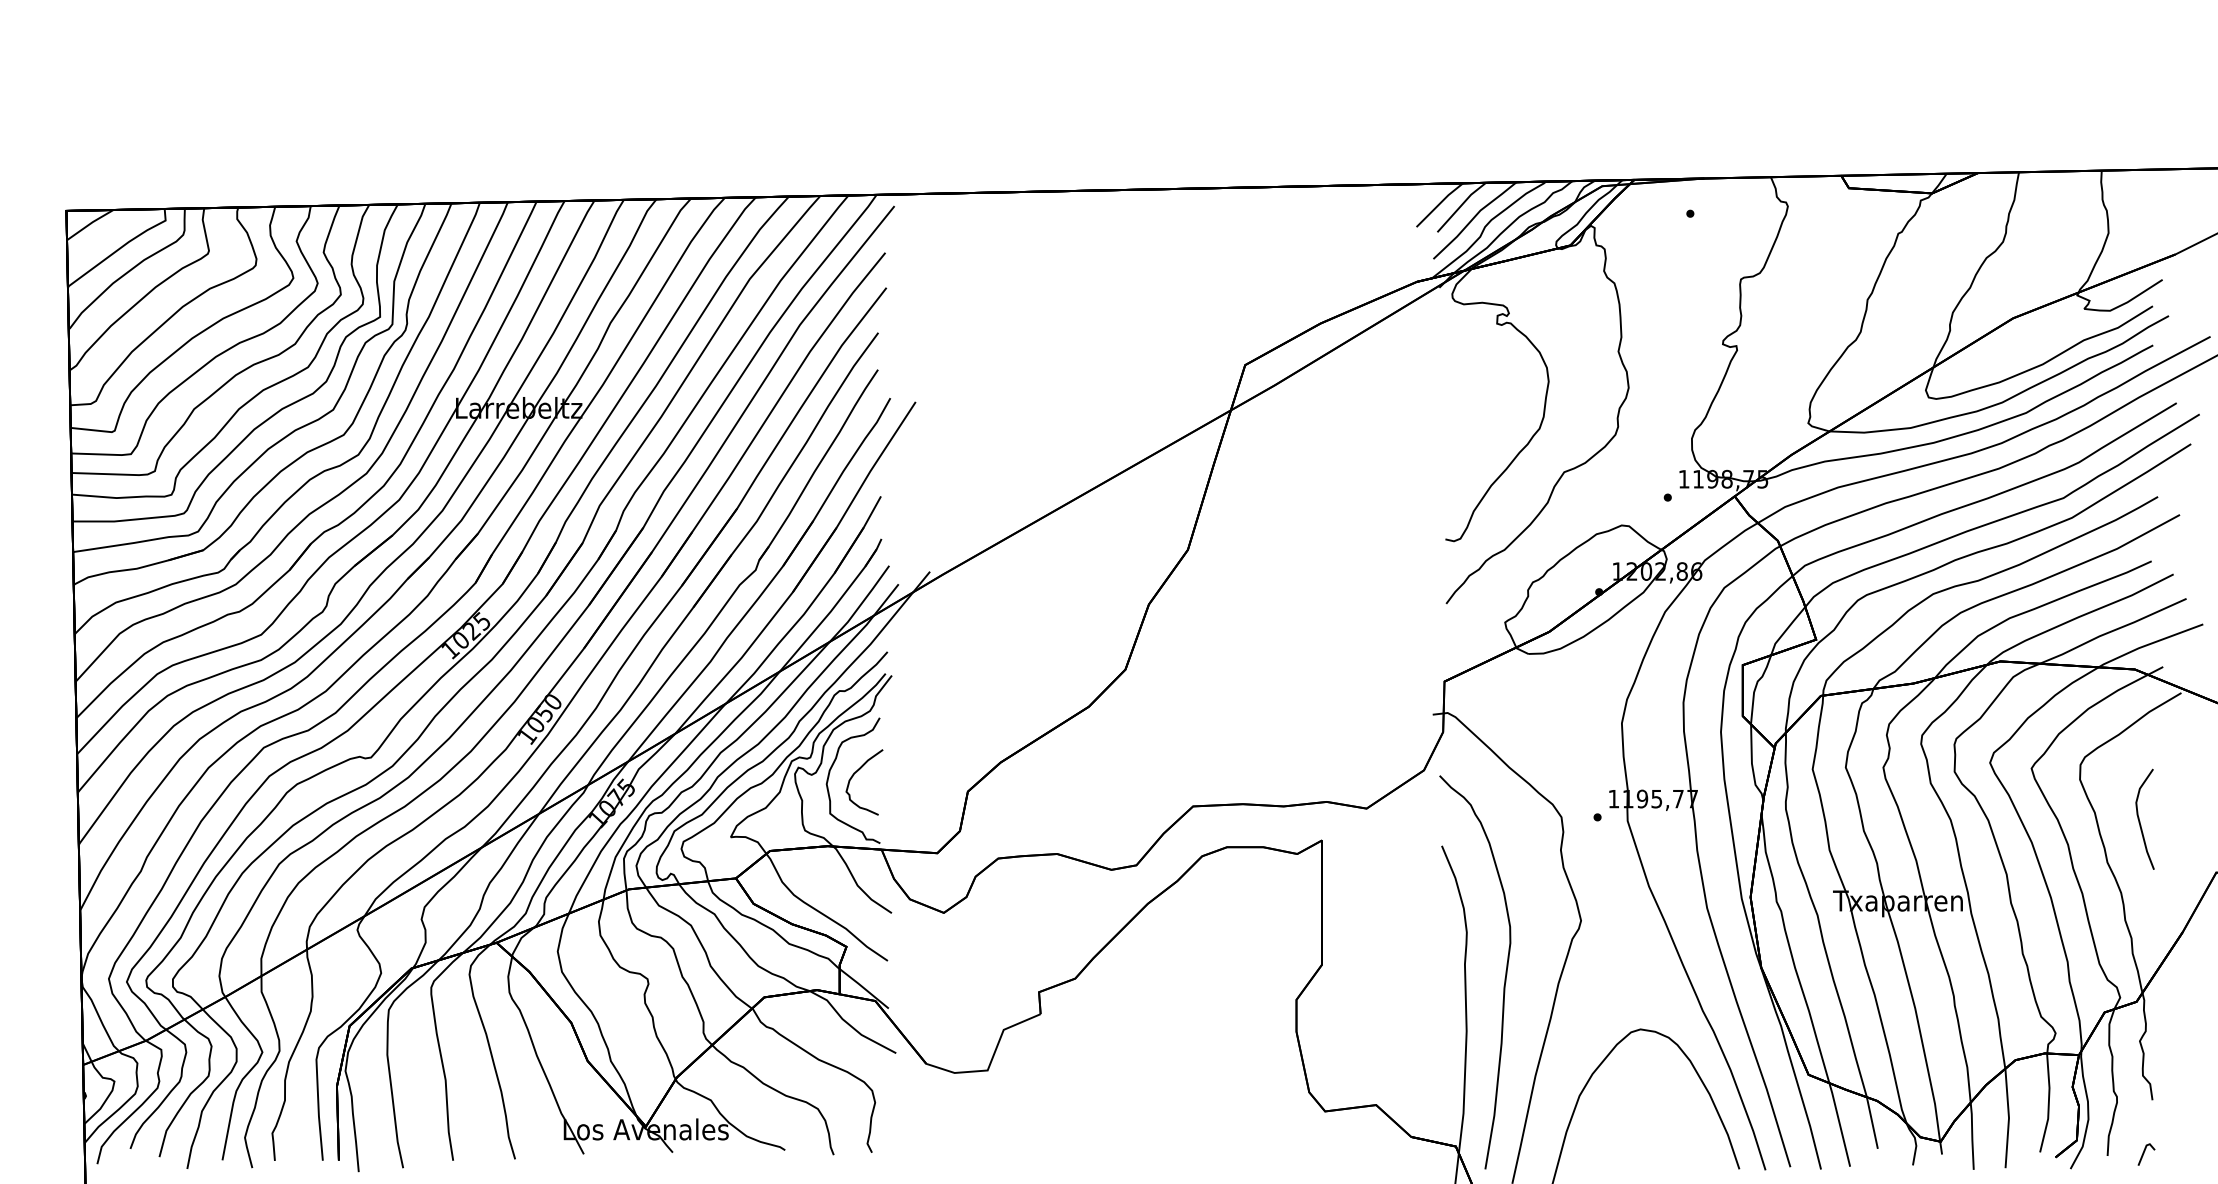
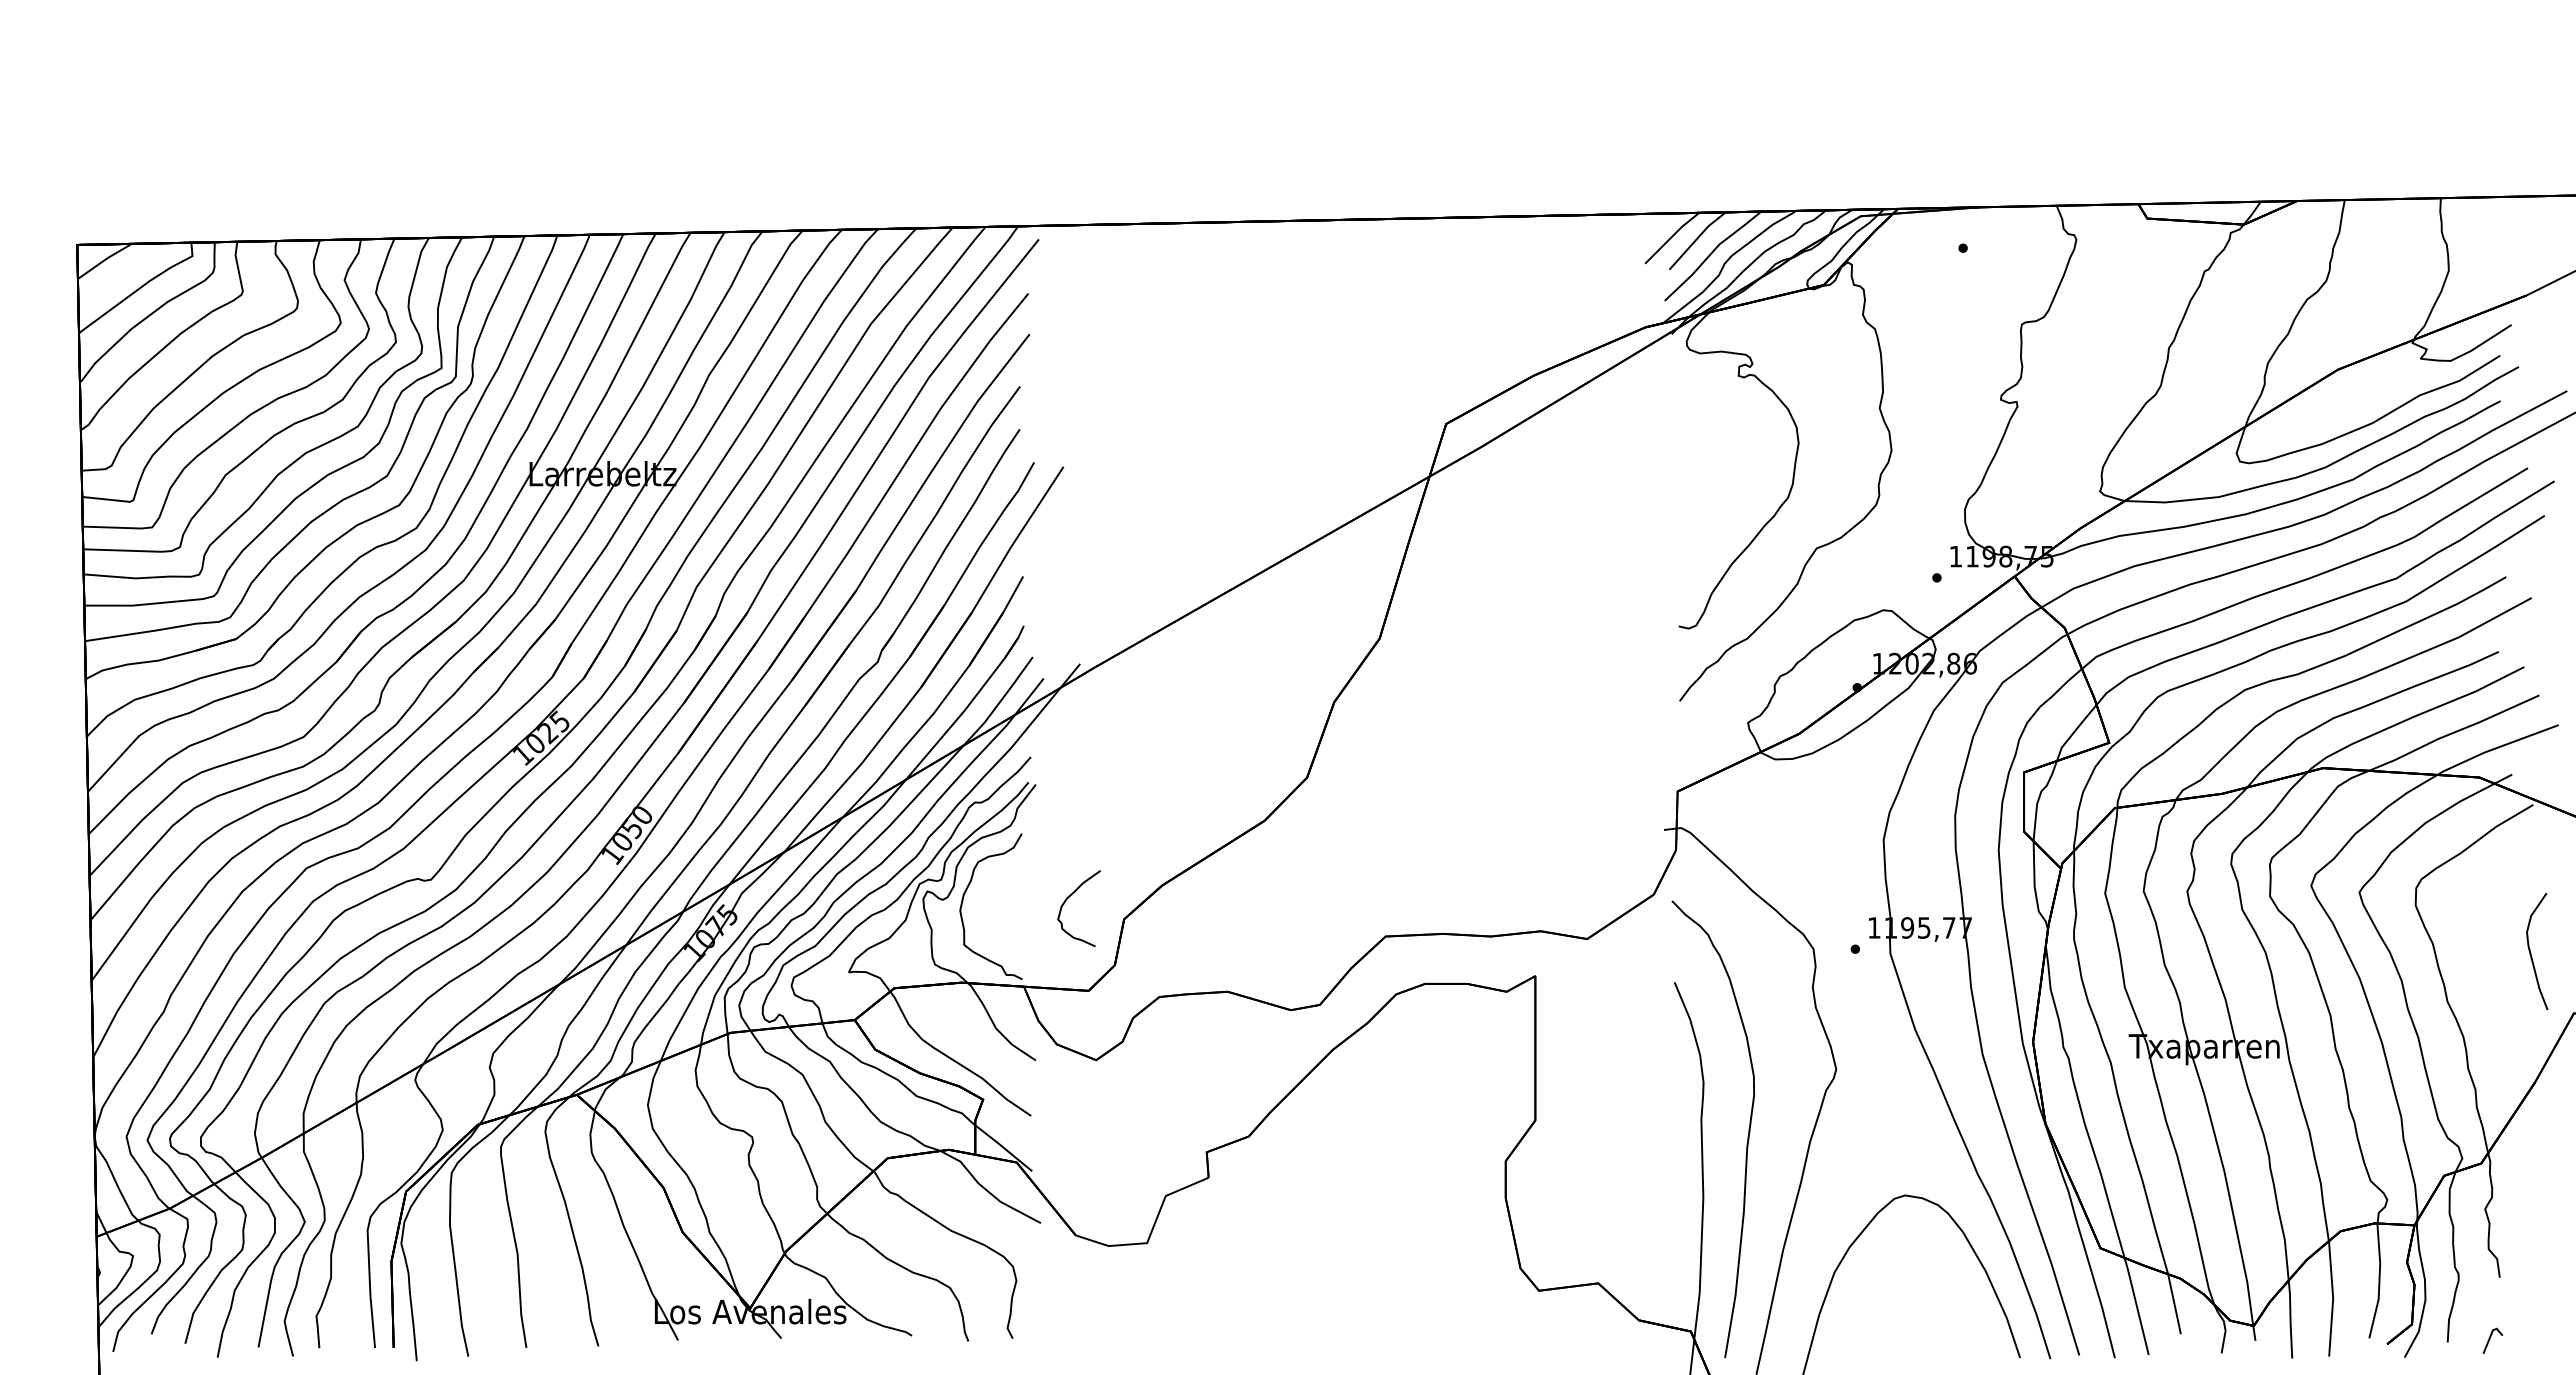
curve: (853, 776) -> (1066, 901), moved
curve: (2140, 820) -> (2531, 952), moved

